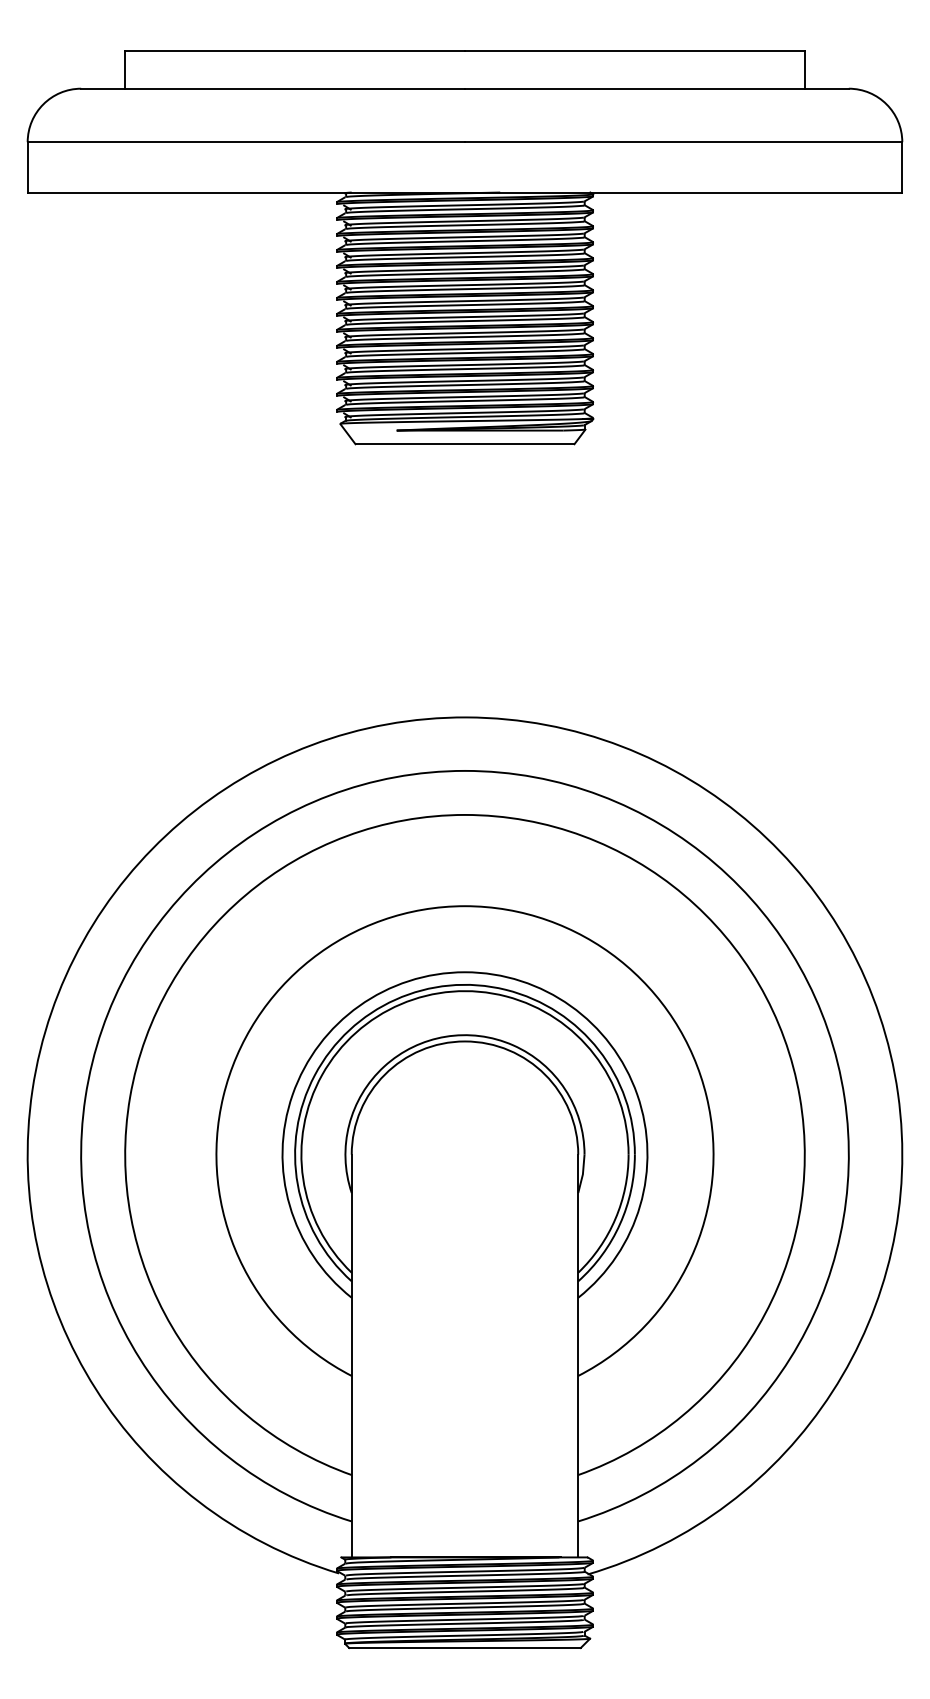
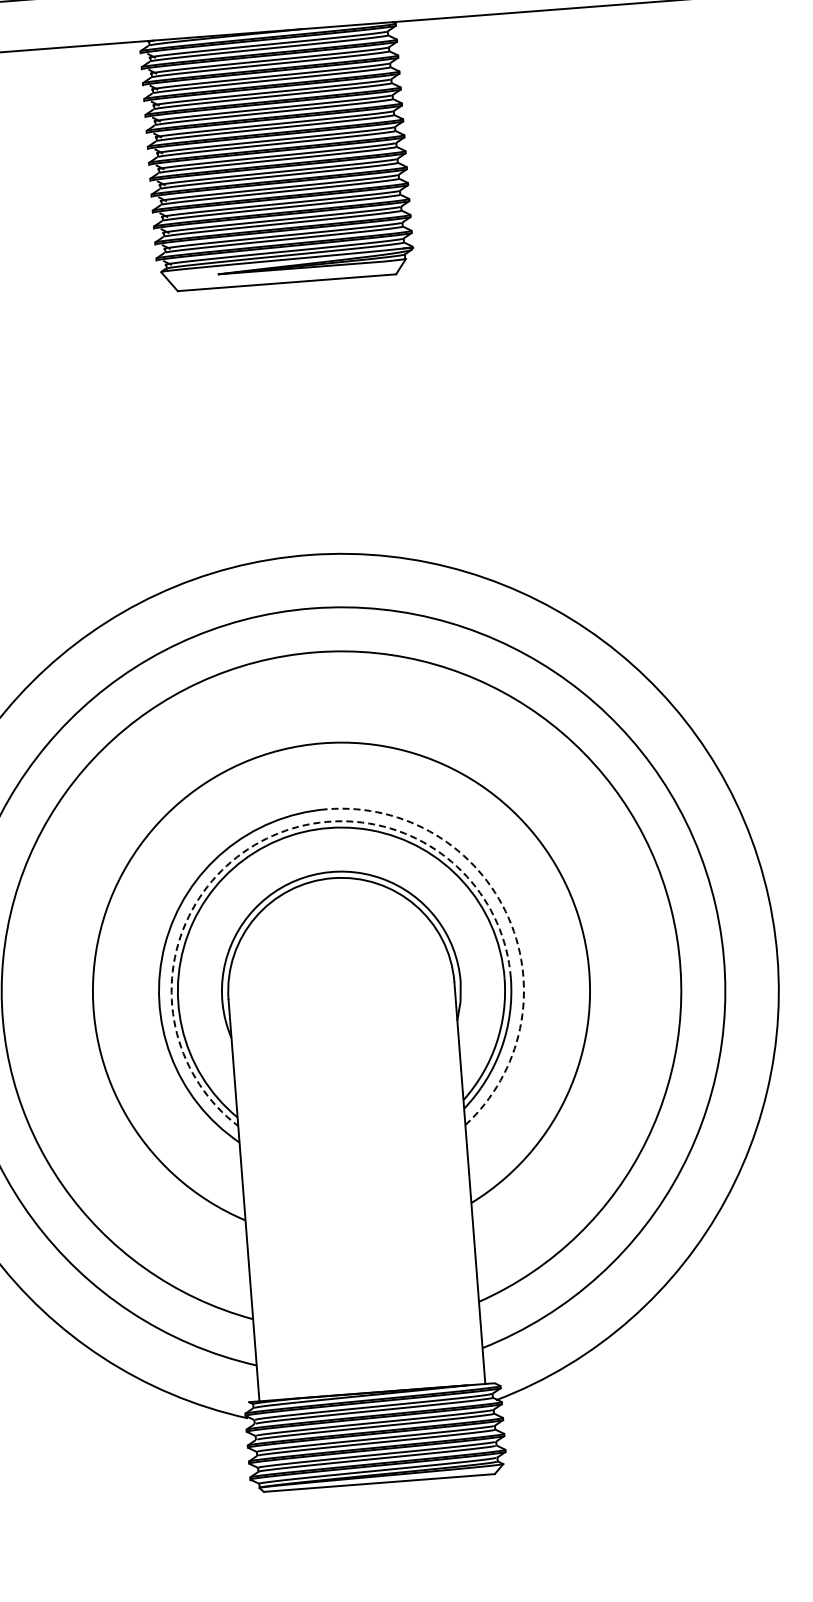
arc: (395, 999) -> (260, 841), solid -> dashed
arc: (637, 1094) -> (508, 917), solid -> dashed

